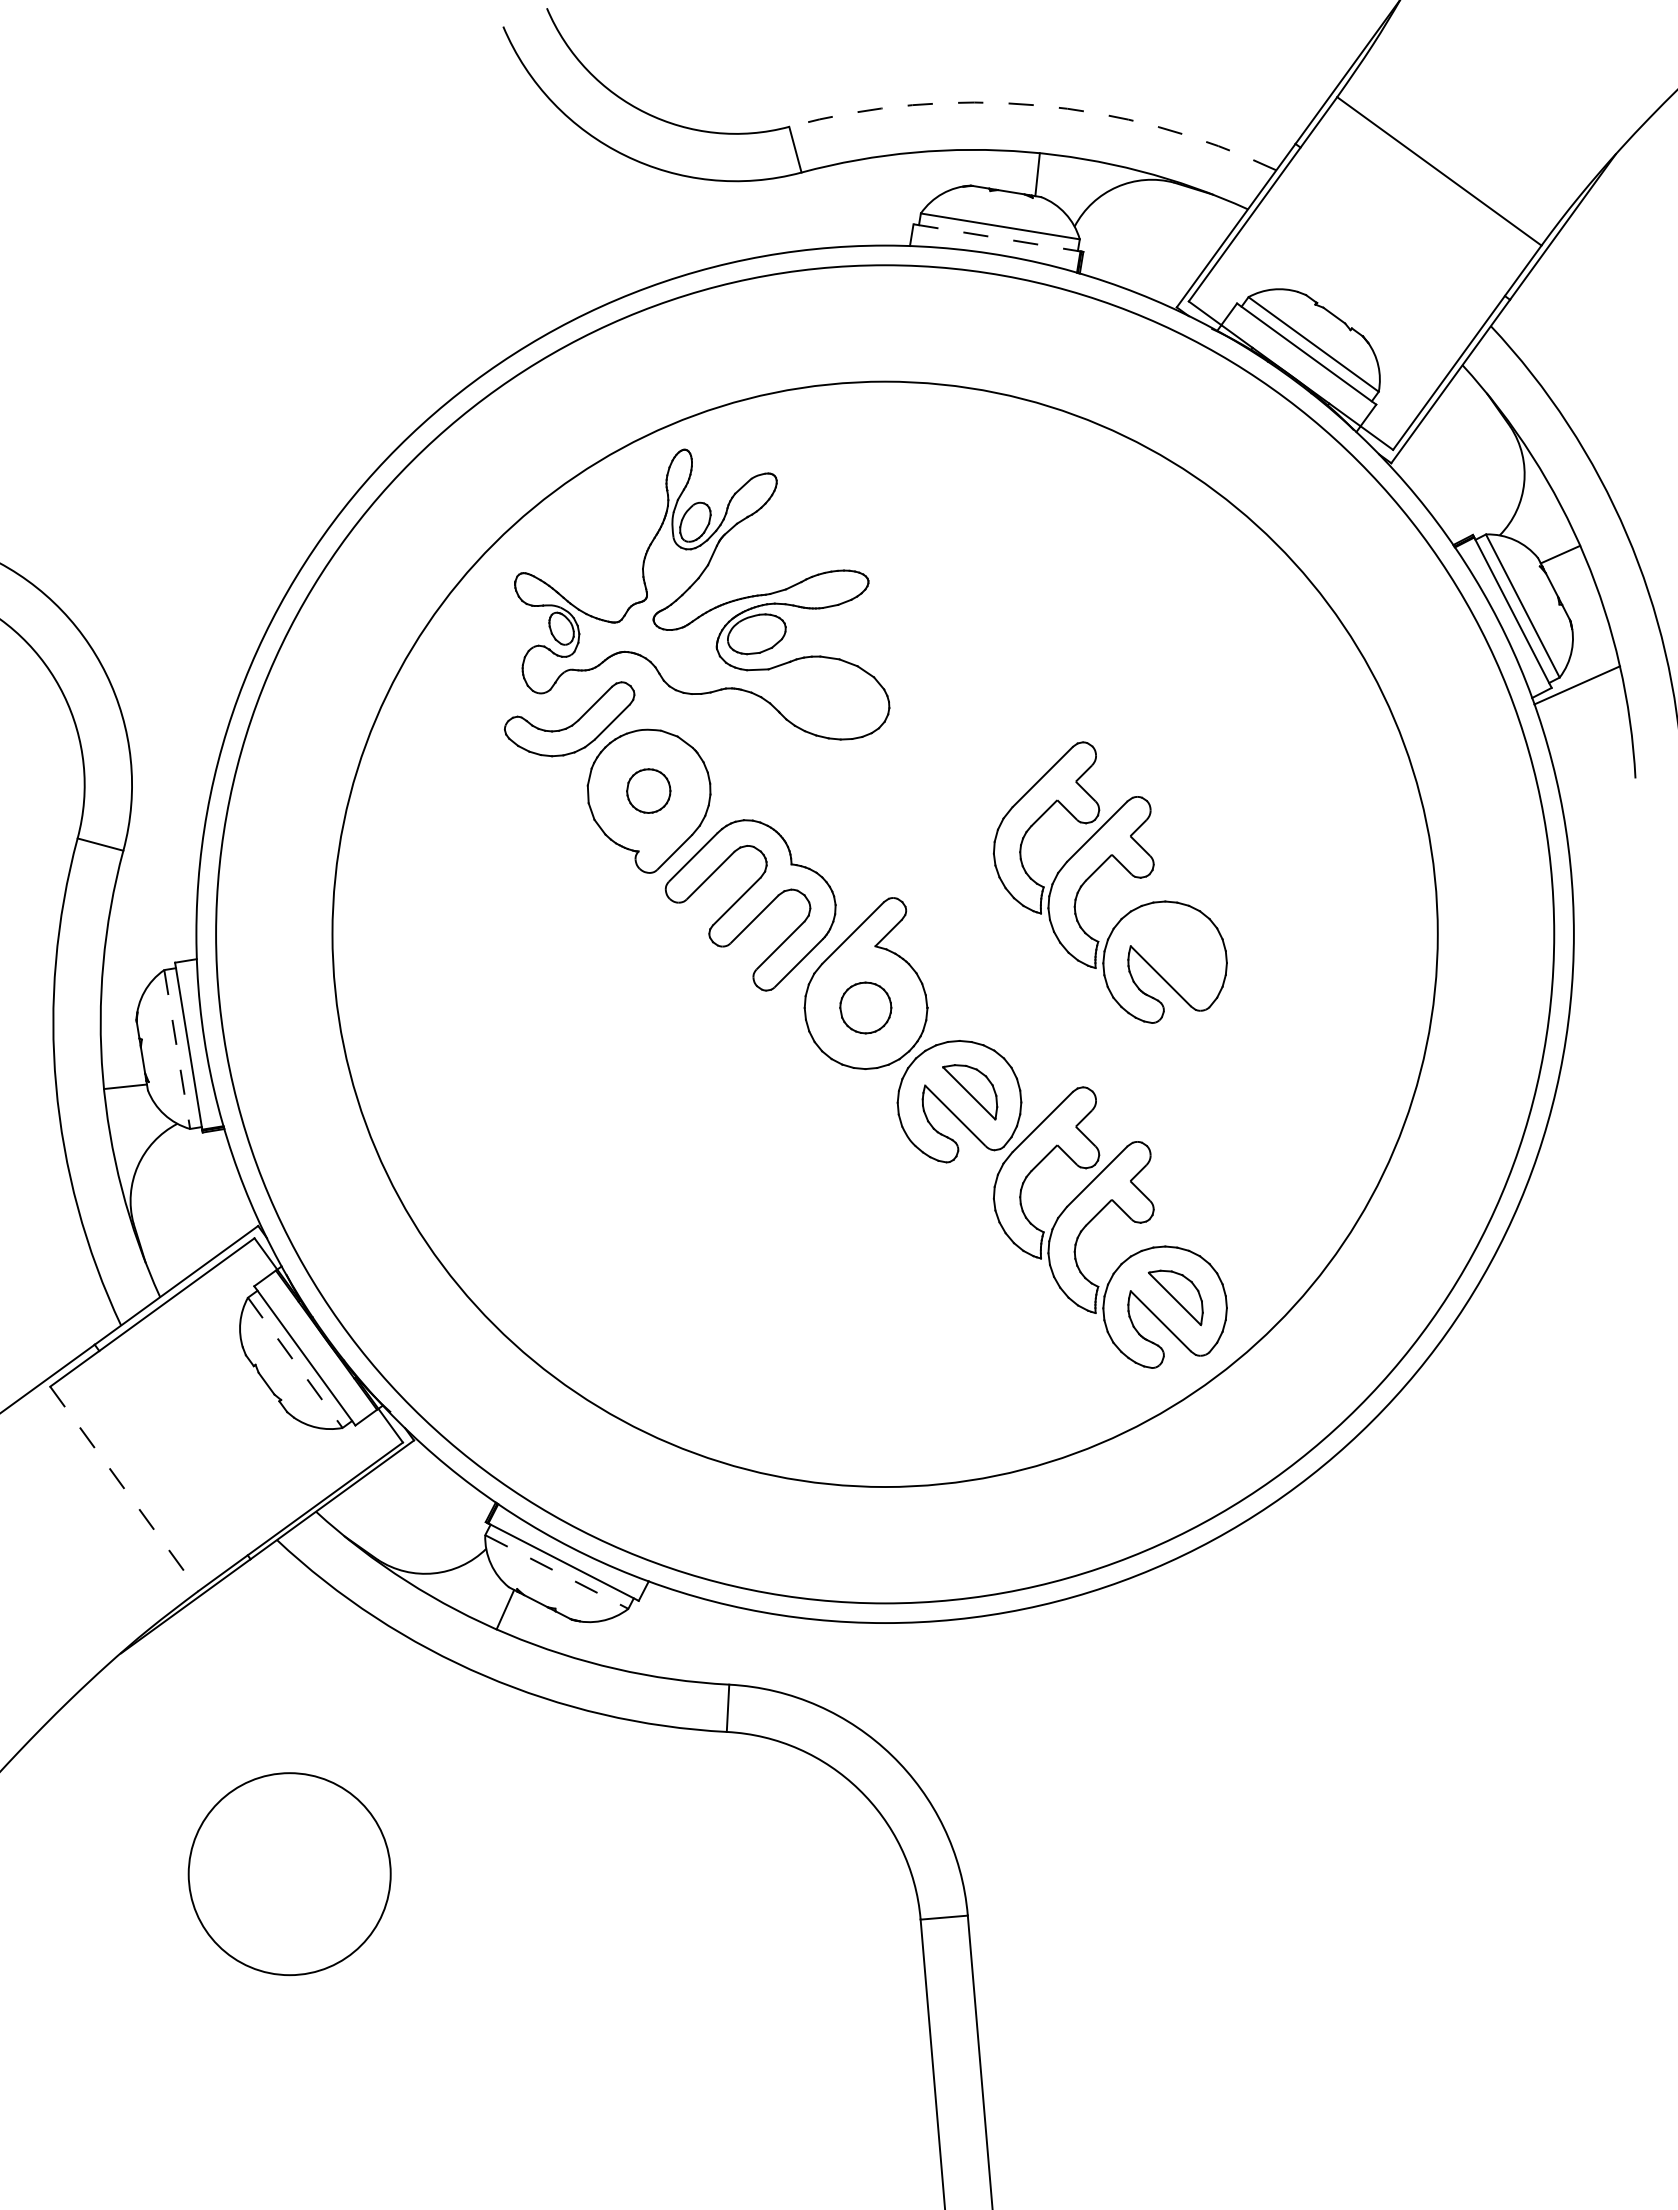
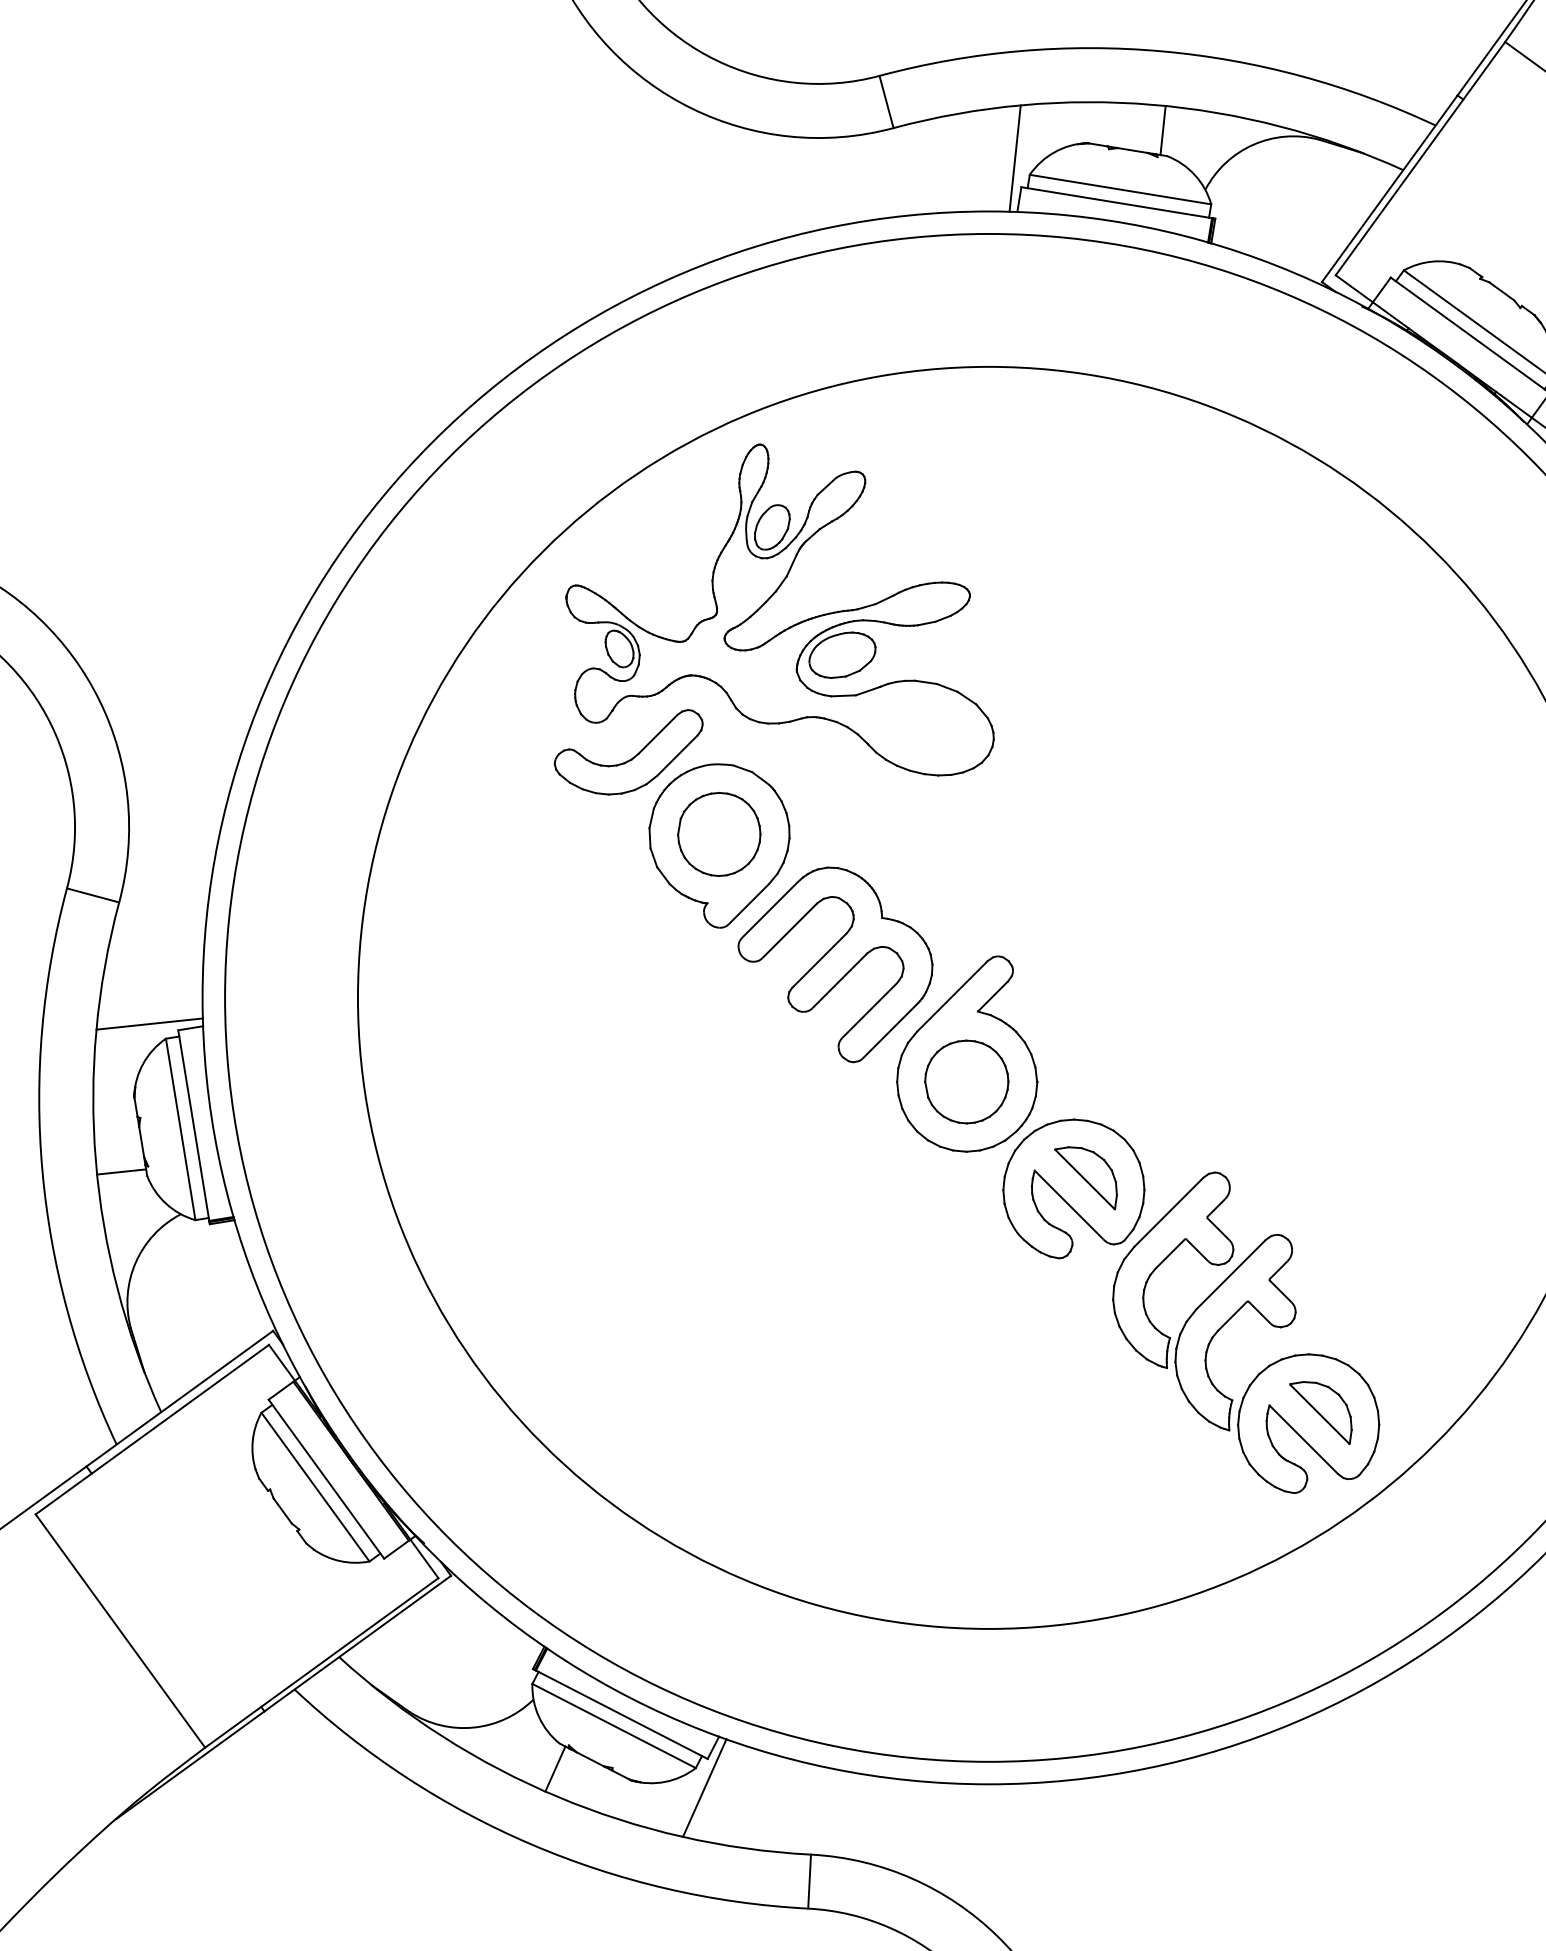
arc: (1036, 105) -> (1161, 51), dashed -> solid
line: (907, 198) -> (1014, 157), added
line: (997, 237) -> (1117, 202), dashed -> solid
part: (648, 790) -> (718, 833), size x1.67
part: (1097, 870) -> (1231, 925), removed
line: (149, 957) -> (149, 1024), added
part: (865, 1007) -> (966, 1081), size x1.43
line: (177, 1050) -> (180, 1130), dashed -> solid
line: (295, 1363) -> (315, 1487), dashed -> solid
line: (124, 1489) -> (120, 1631), dashed -> solid
line: (557, 1572) -> (614, 1726), dashed -> solid
line: (636, 1626) -> (705, 1788), added

